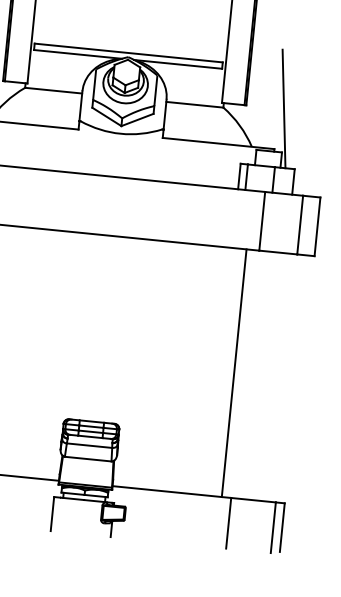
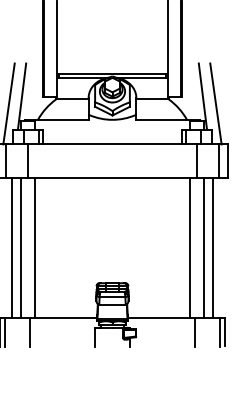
line: (304, 123) -> (215, 103), added
line: (260, 374) -> (204, 247), added
line: (276, 376) -> (213, 247), added

